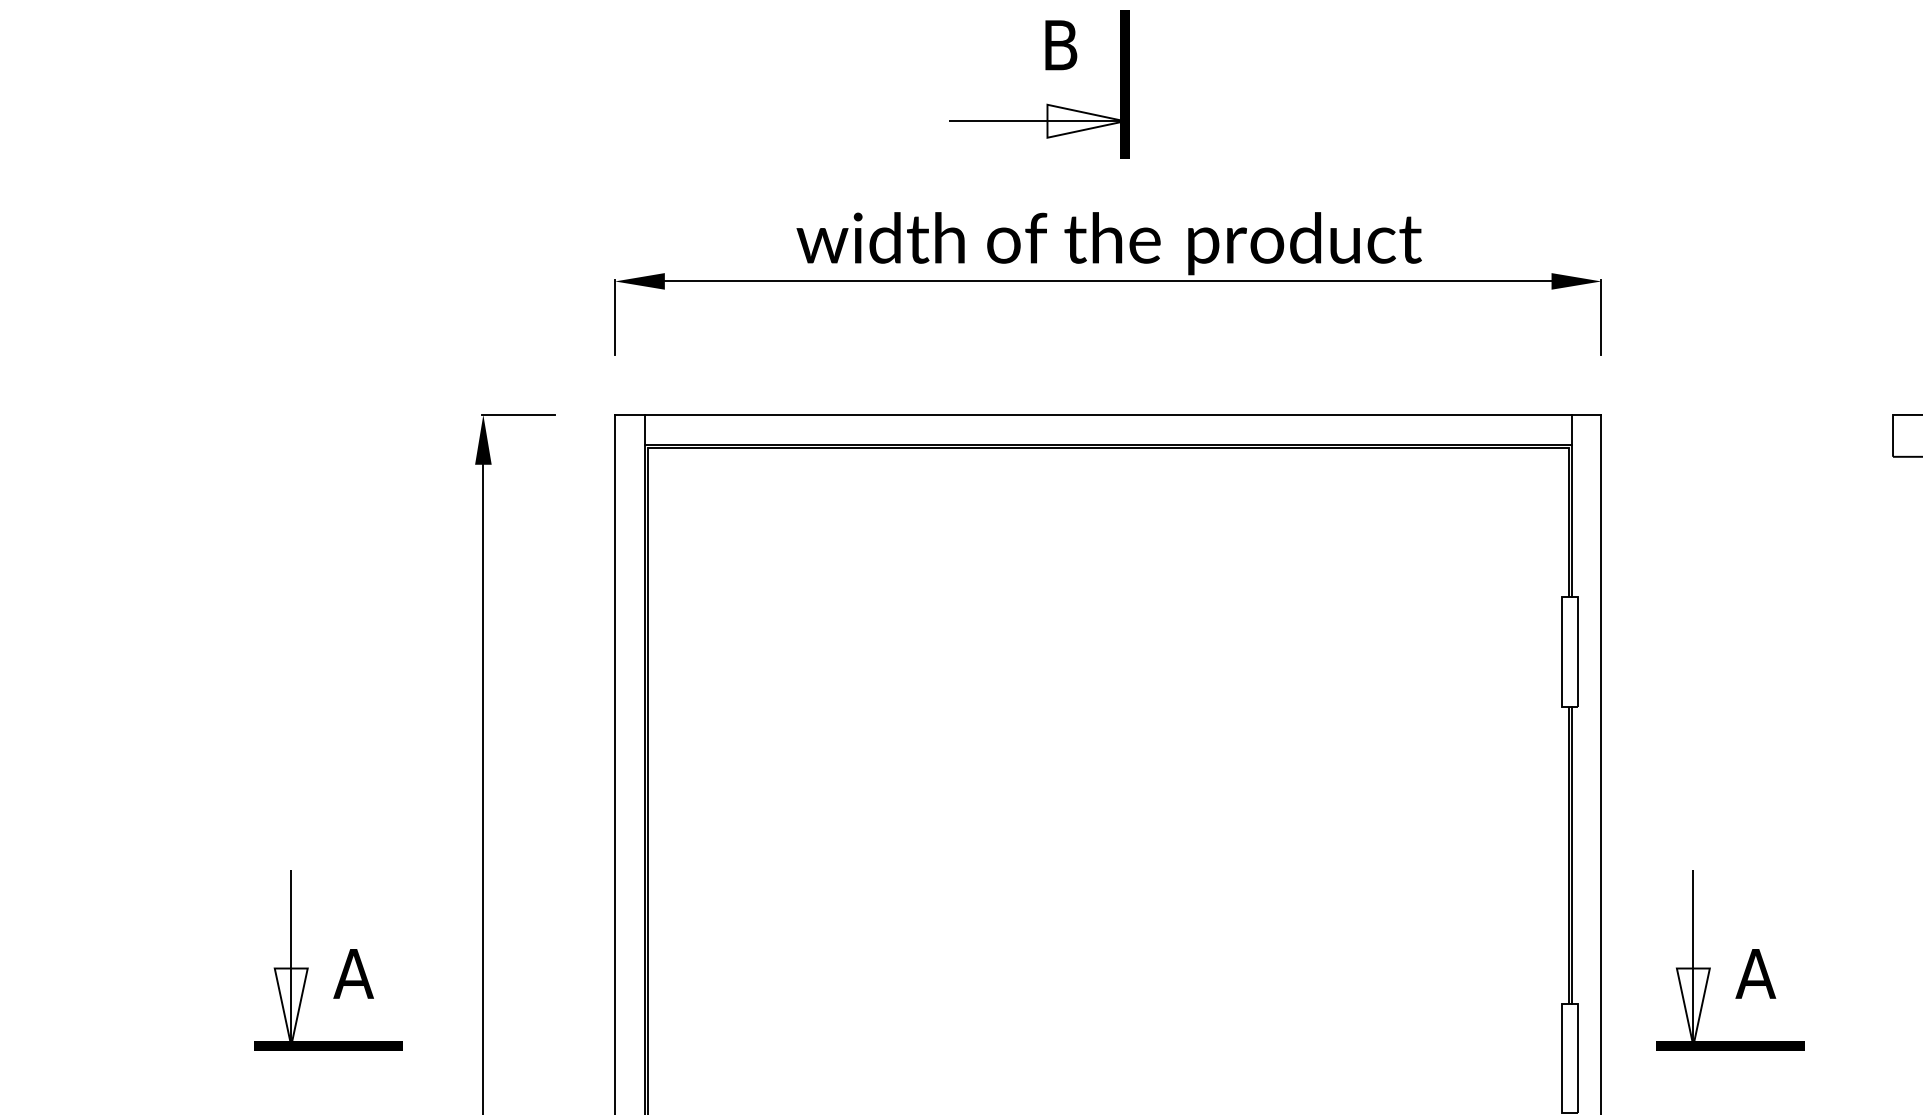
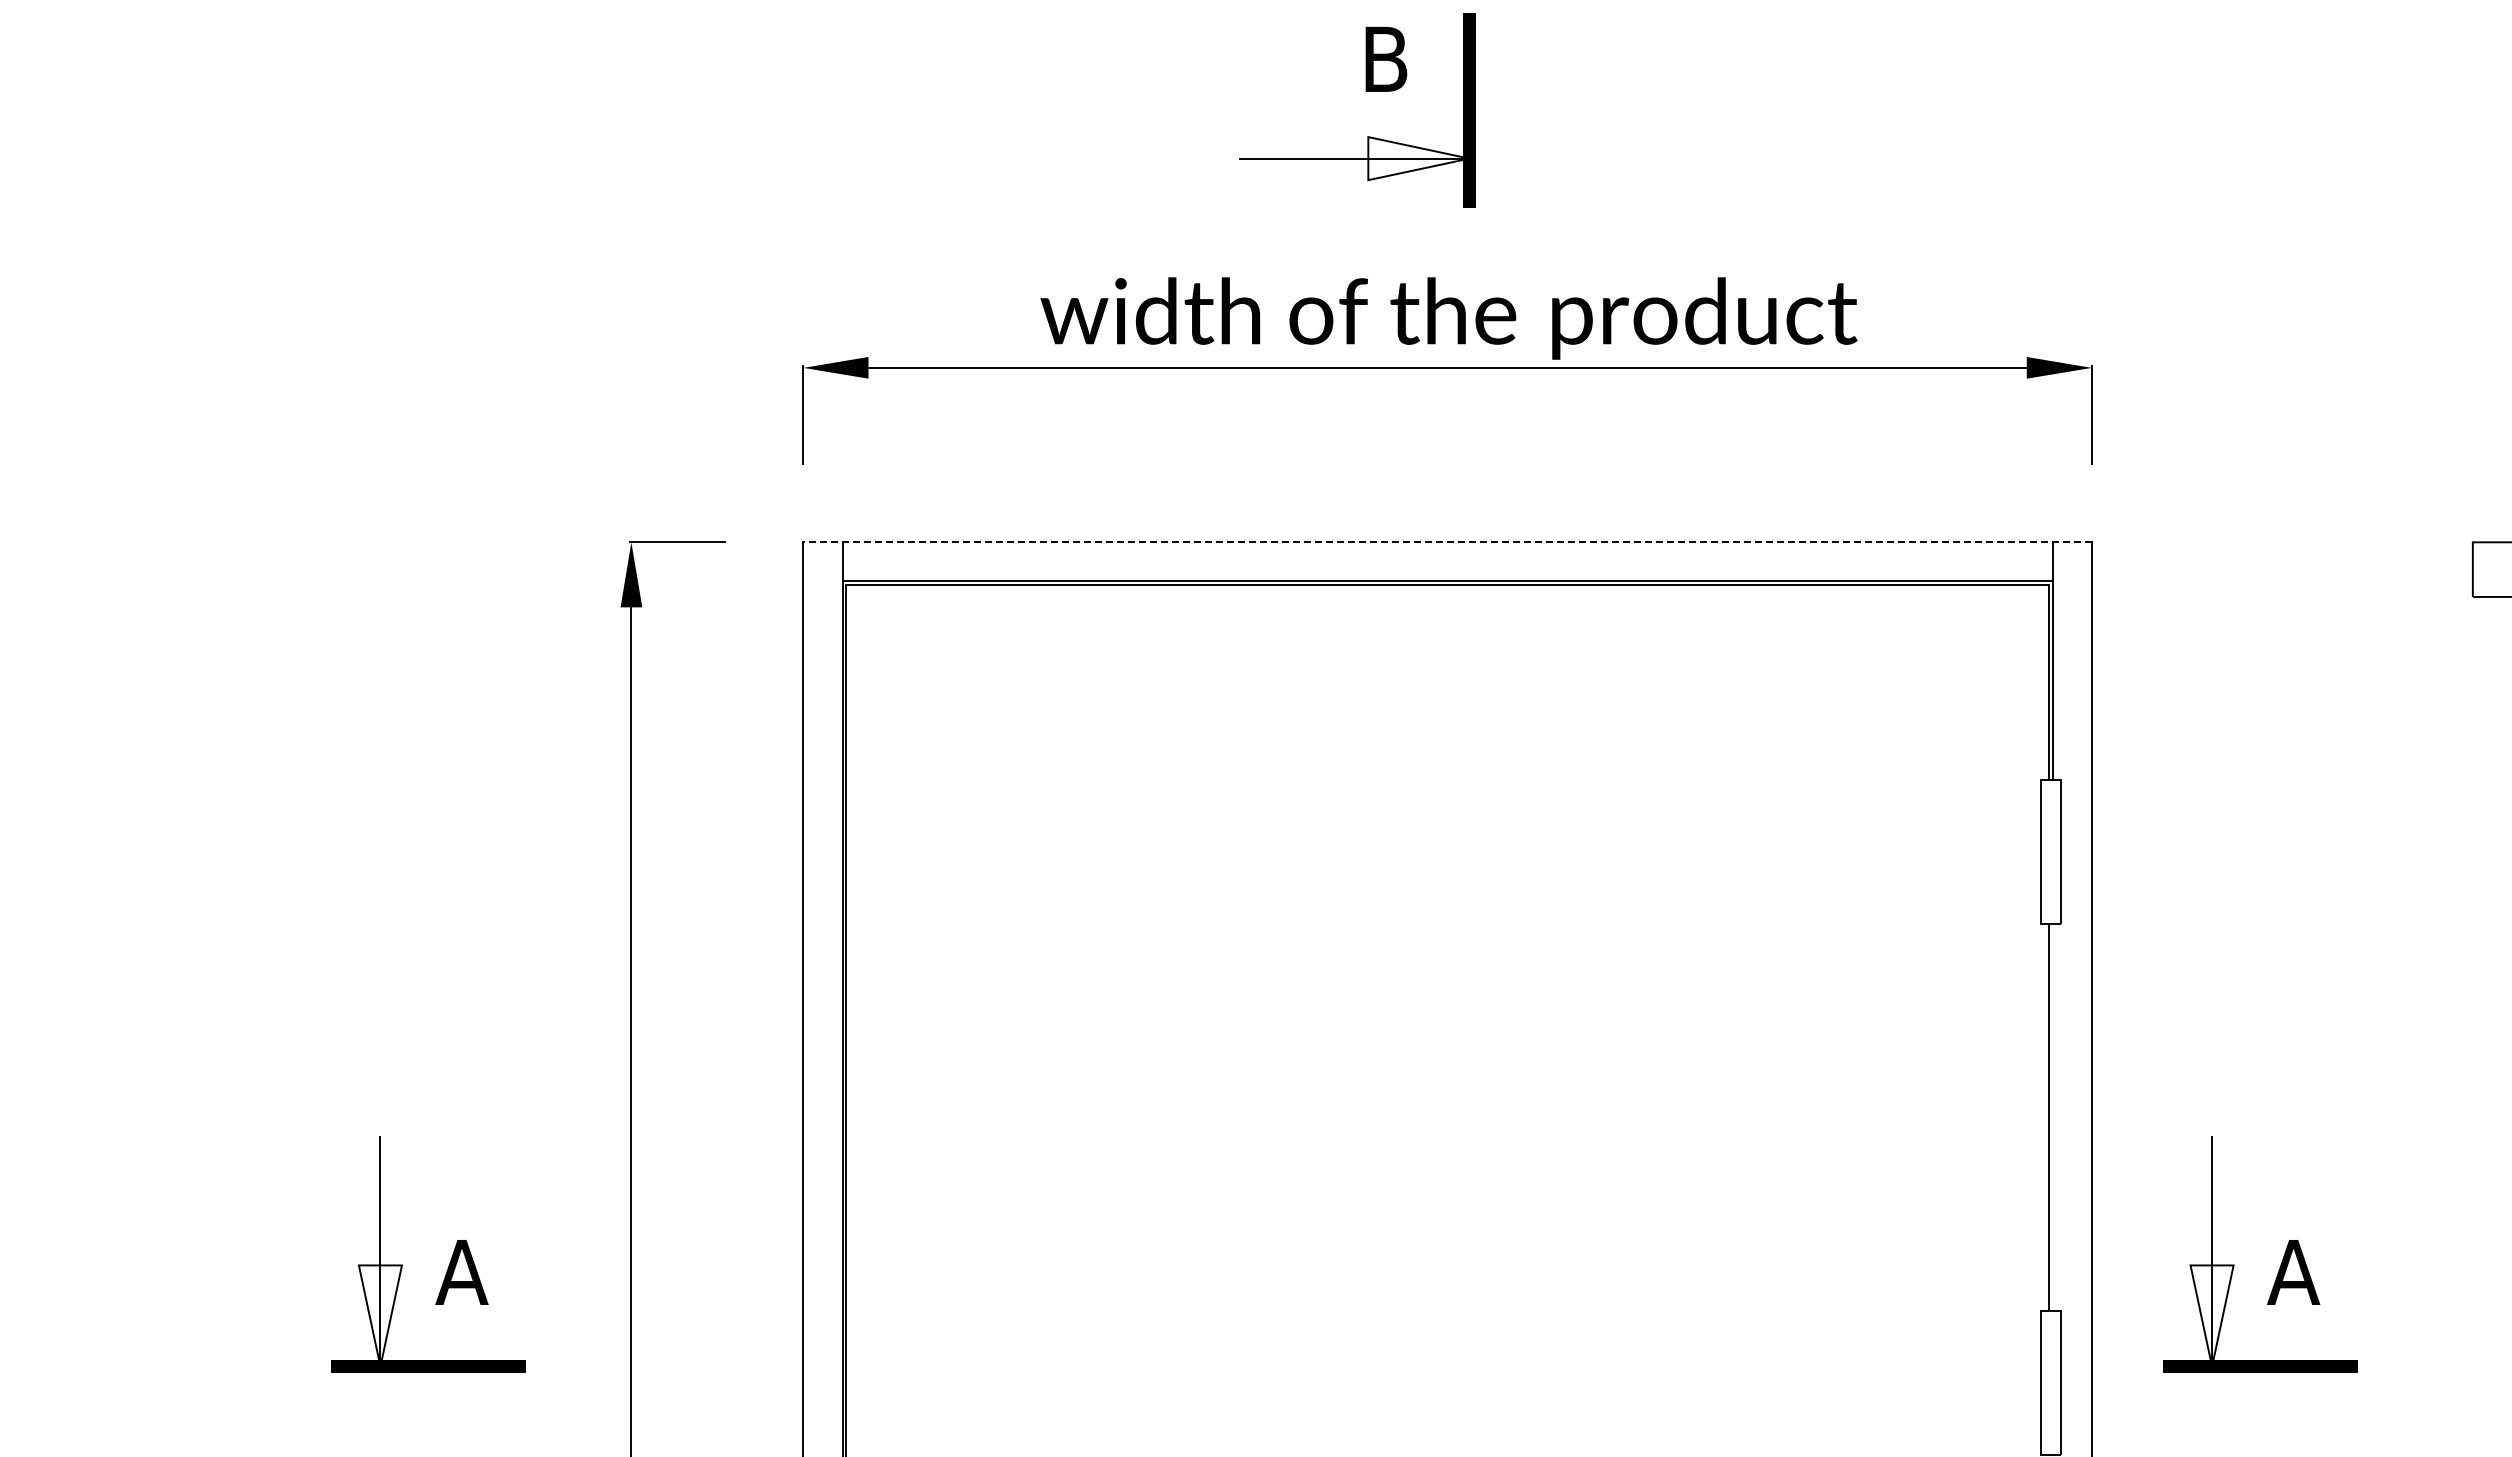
line: (1108, 415) -> (1447, 542), solid -> dashed
line: (1571, 855) -> (2052, 1117), removed

